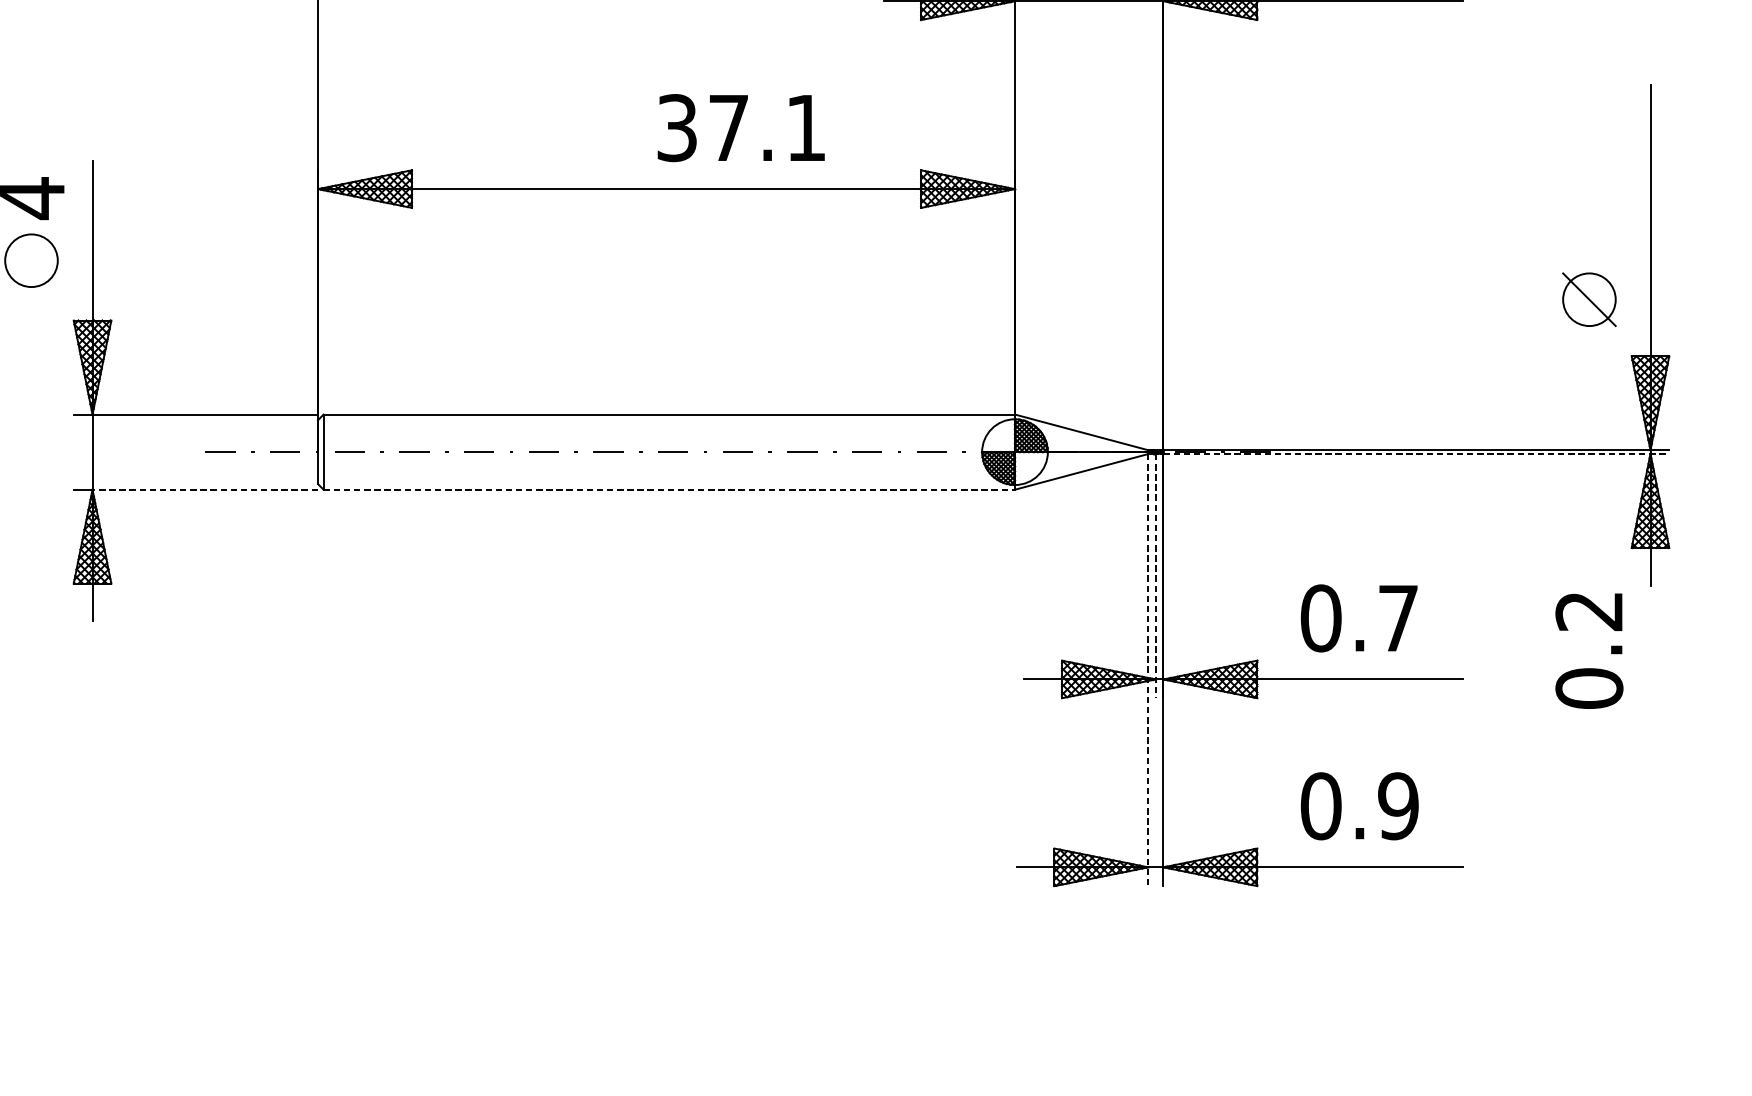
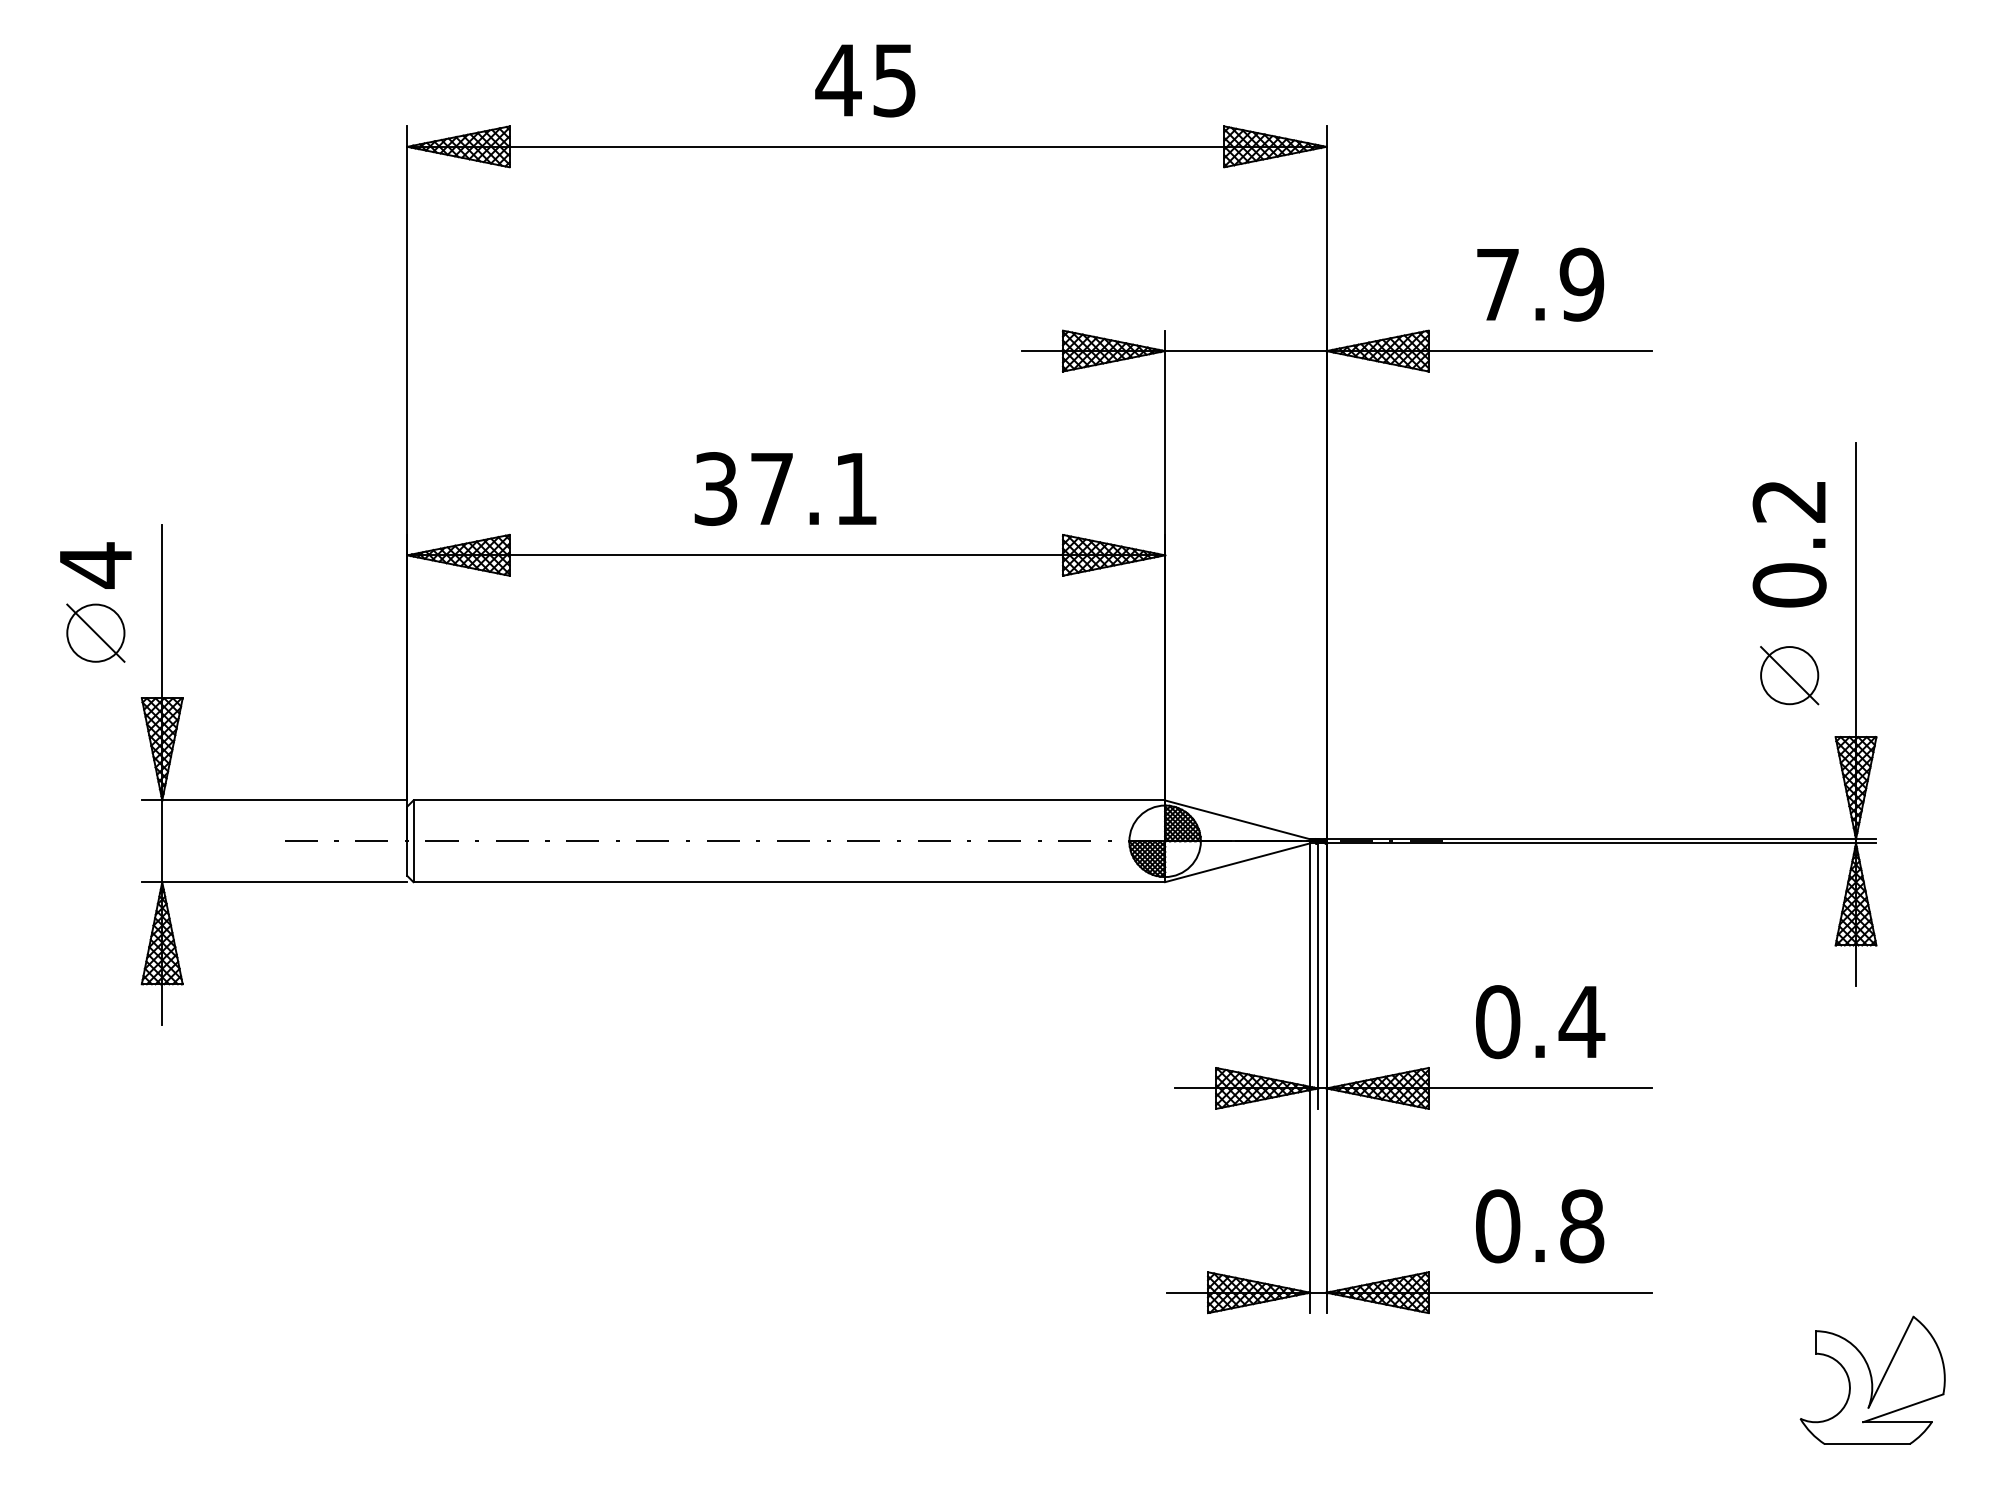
text: (741, 127) -> (785, 488), moved
line: (31, 260) -> (95, 632), added
line: (1416, 454) -> (1601, 843), dashed -> solid
line: (204, 490) -> (284, 882), dashed -> solid
line: (669, 490) -> (789, 882), dashed -> solid
line: (1156, 576) -> (1318, 976), dashed -> solid
text: (1397, 617) -> (1581, 1021), 0.7 -> 0.4
text: (1589, 650) -> (1789, 544), moved
line: (1148, 670) -> (1310, 1078), dashed -> solid
text: (1397, 806) -> (1581, 1226), 0.9 -> 0.8
part: (1665, 947) -> (1872, 1379), added

